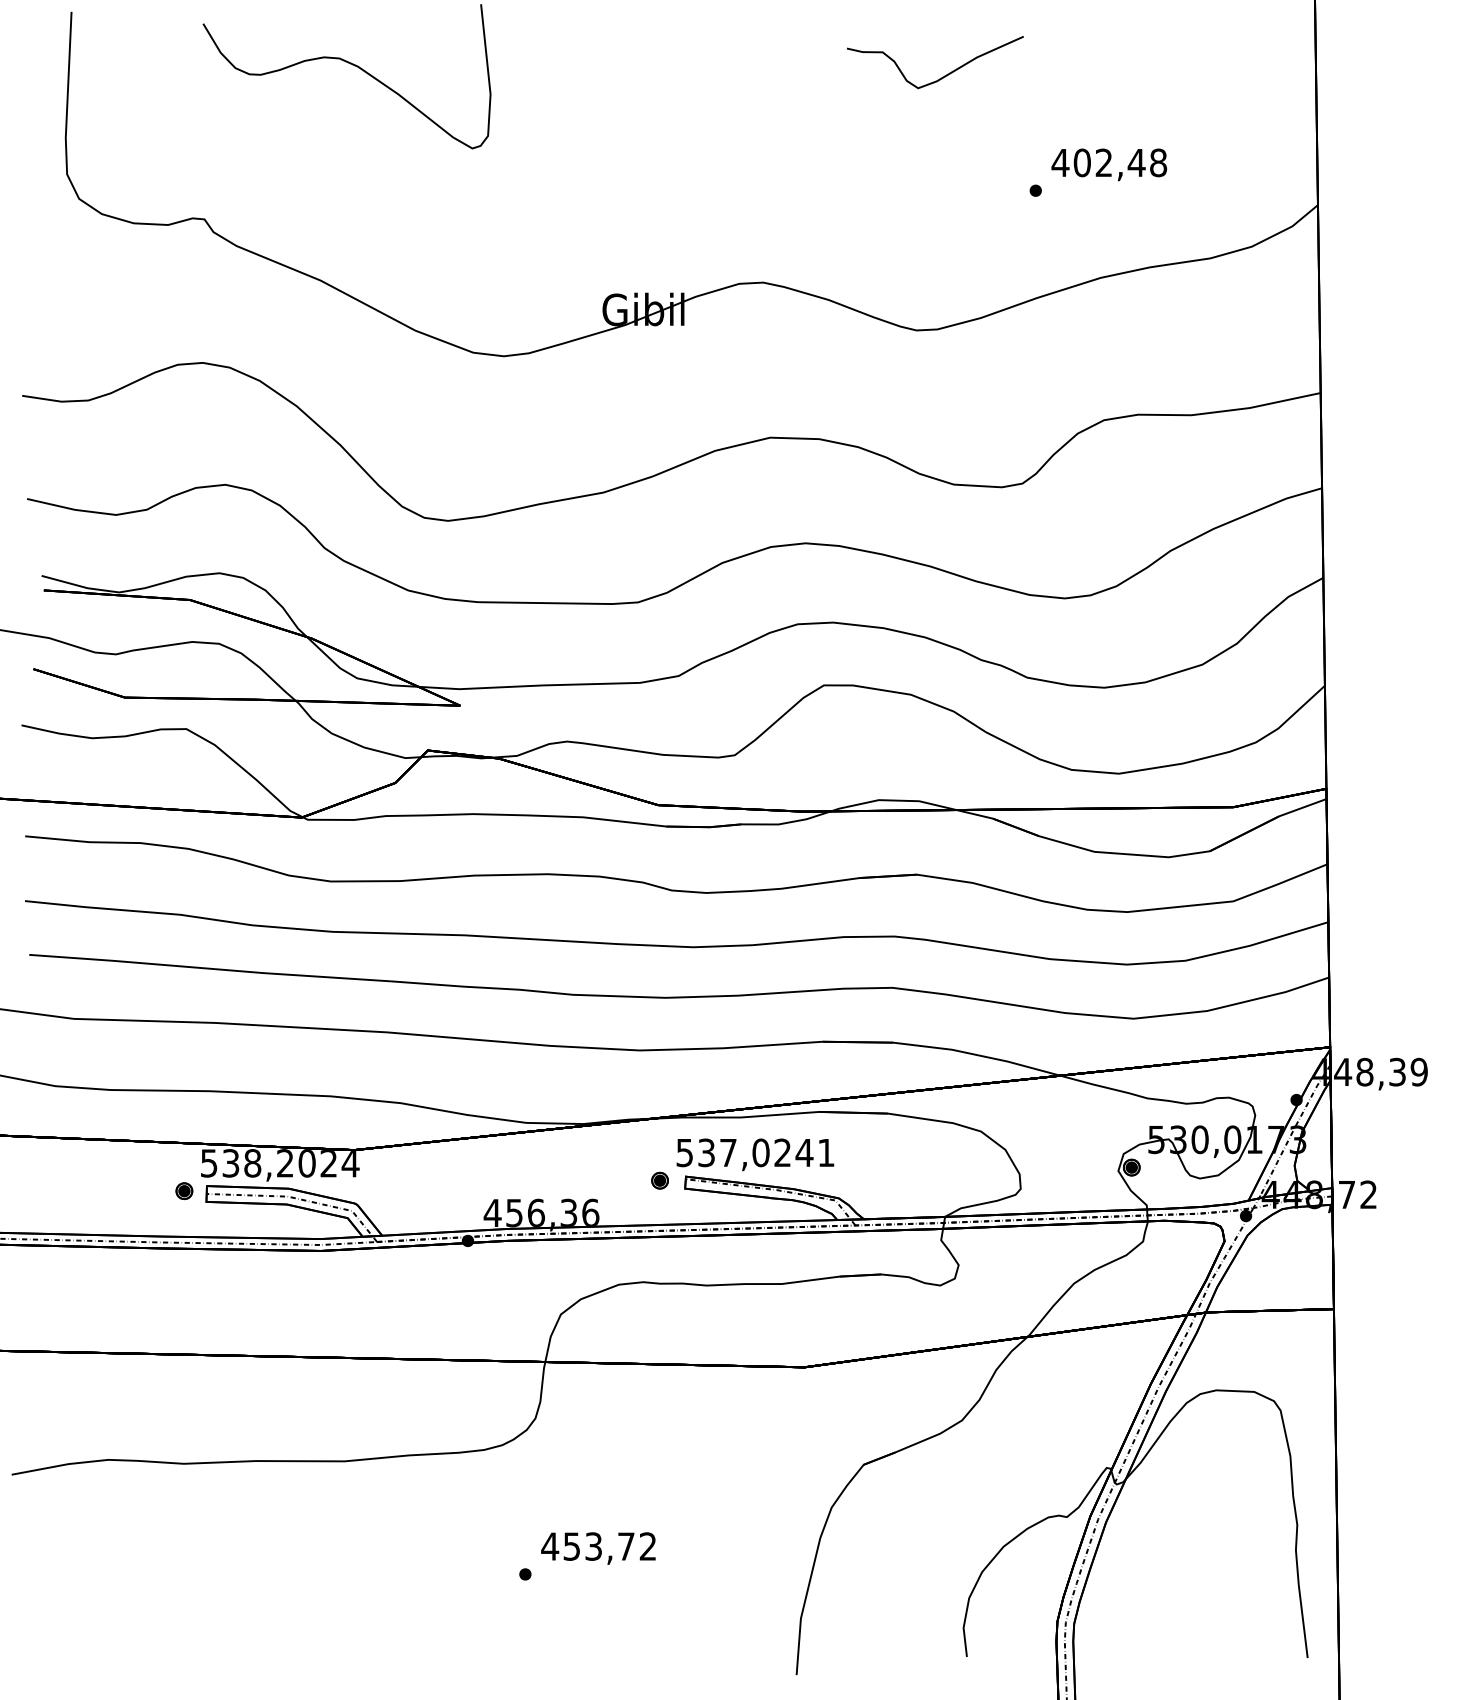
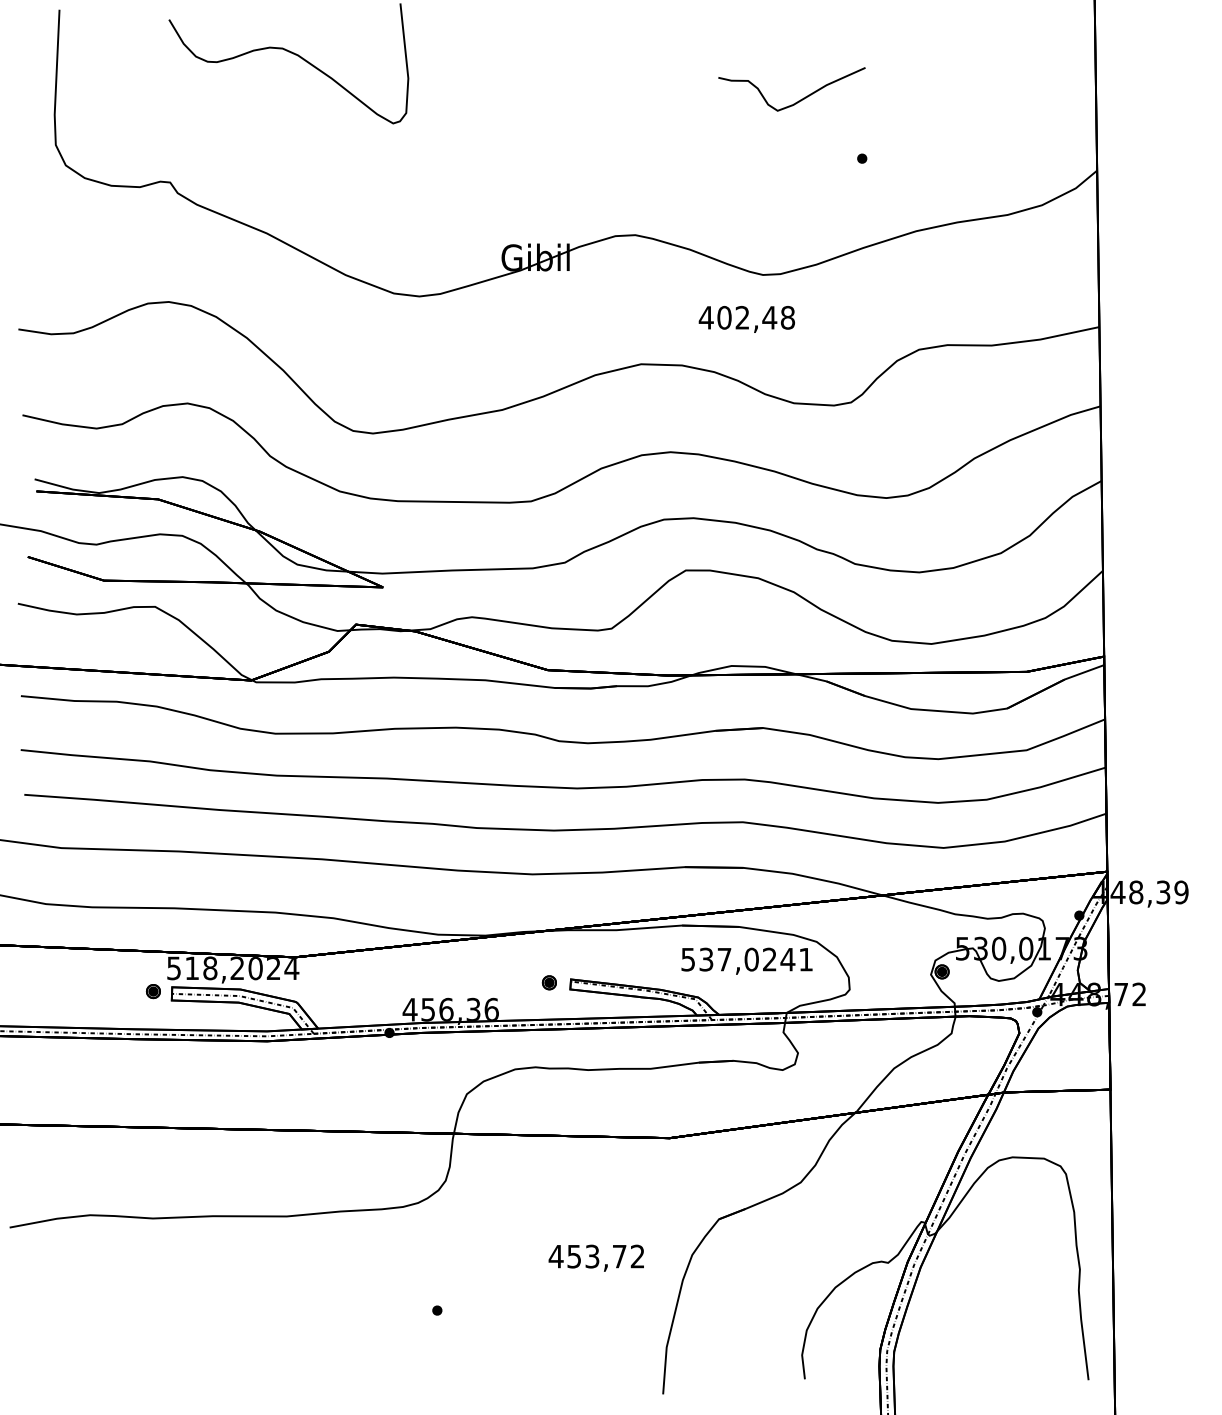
curve: (942, 76) -> (797, 101), moved
text: (1109, 164) -> (747, 319), moved
text: (755, 1154) -> (747, 960), moved
text: (230, 1163) -> (191, 968), 538,2024 -> 518,2024
text: (598, 1548) -> (596, 1258), moved

